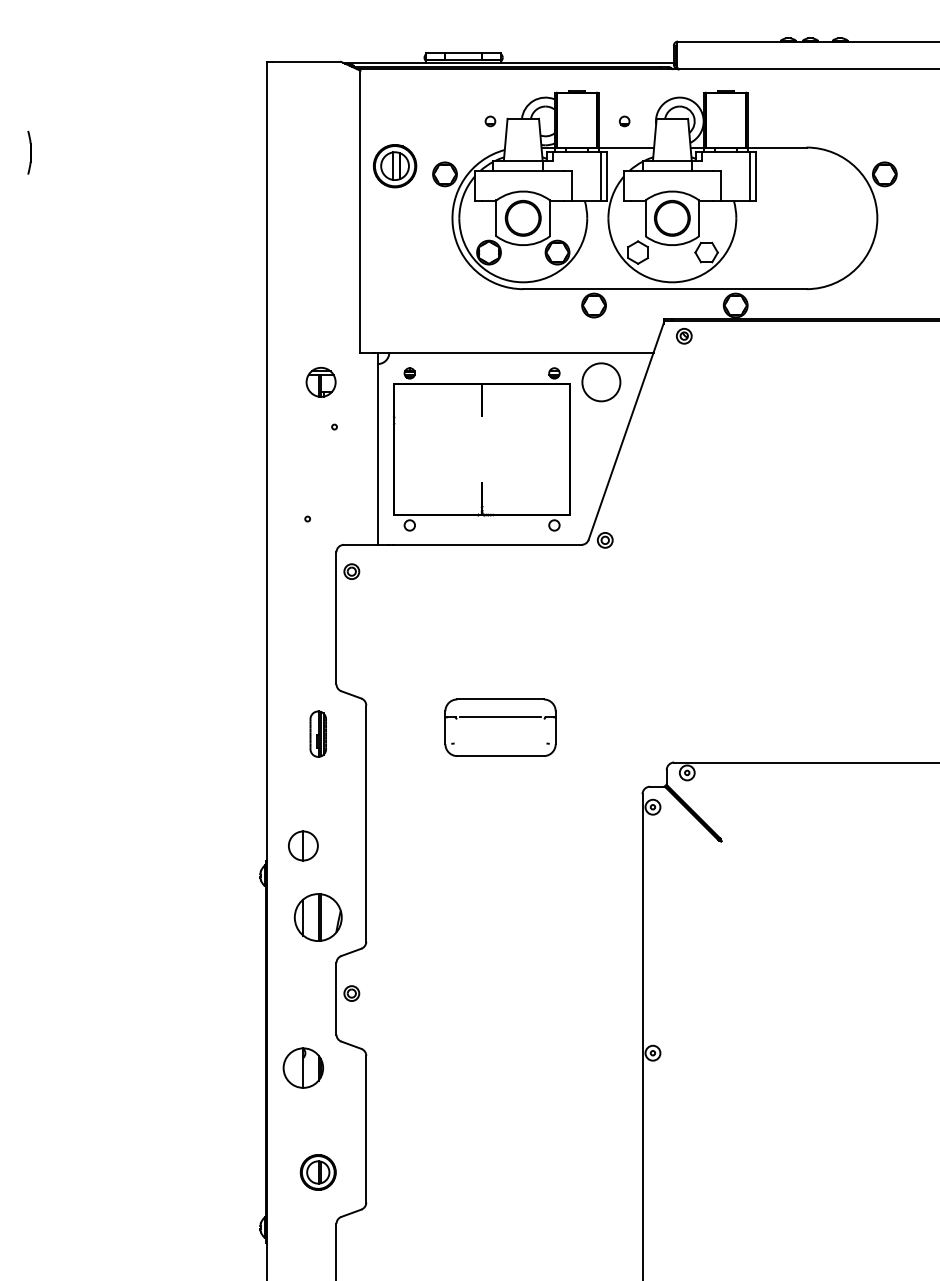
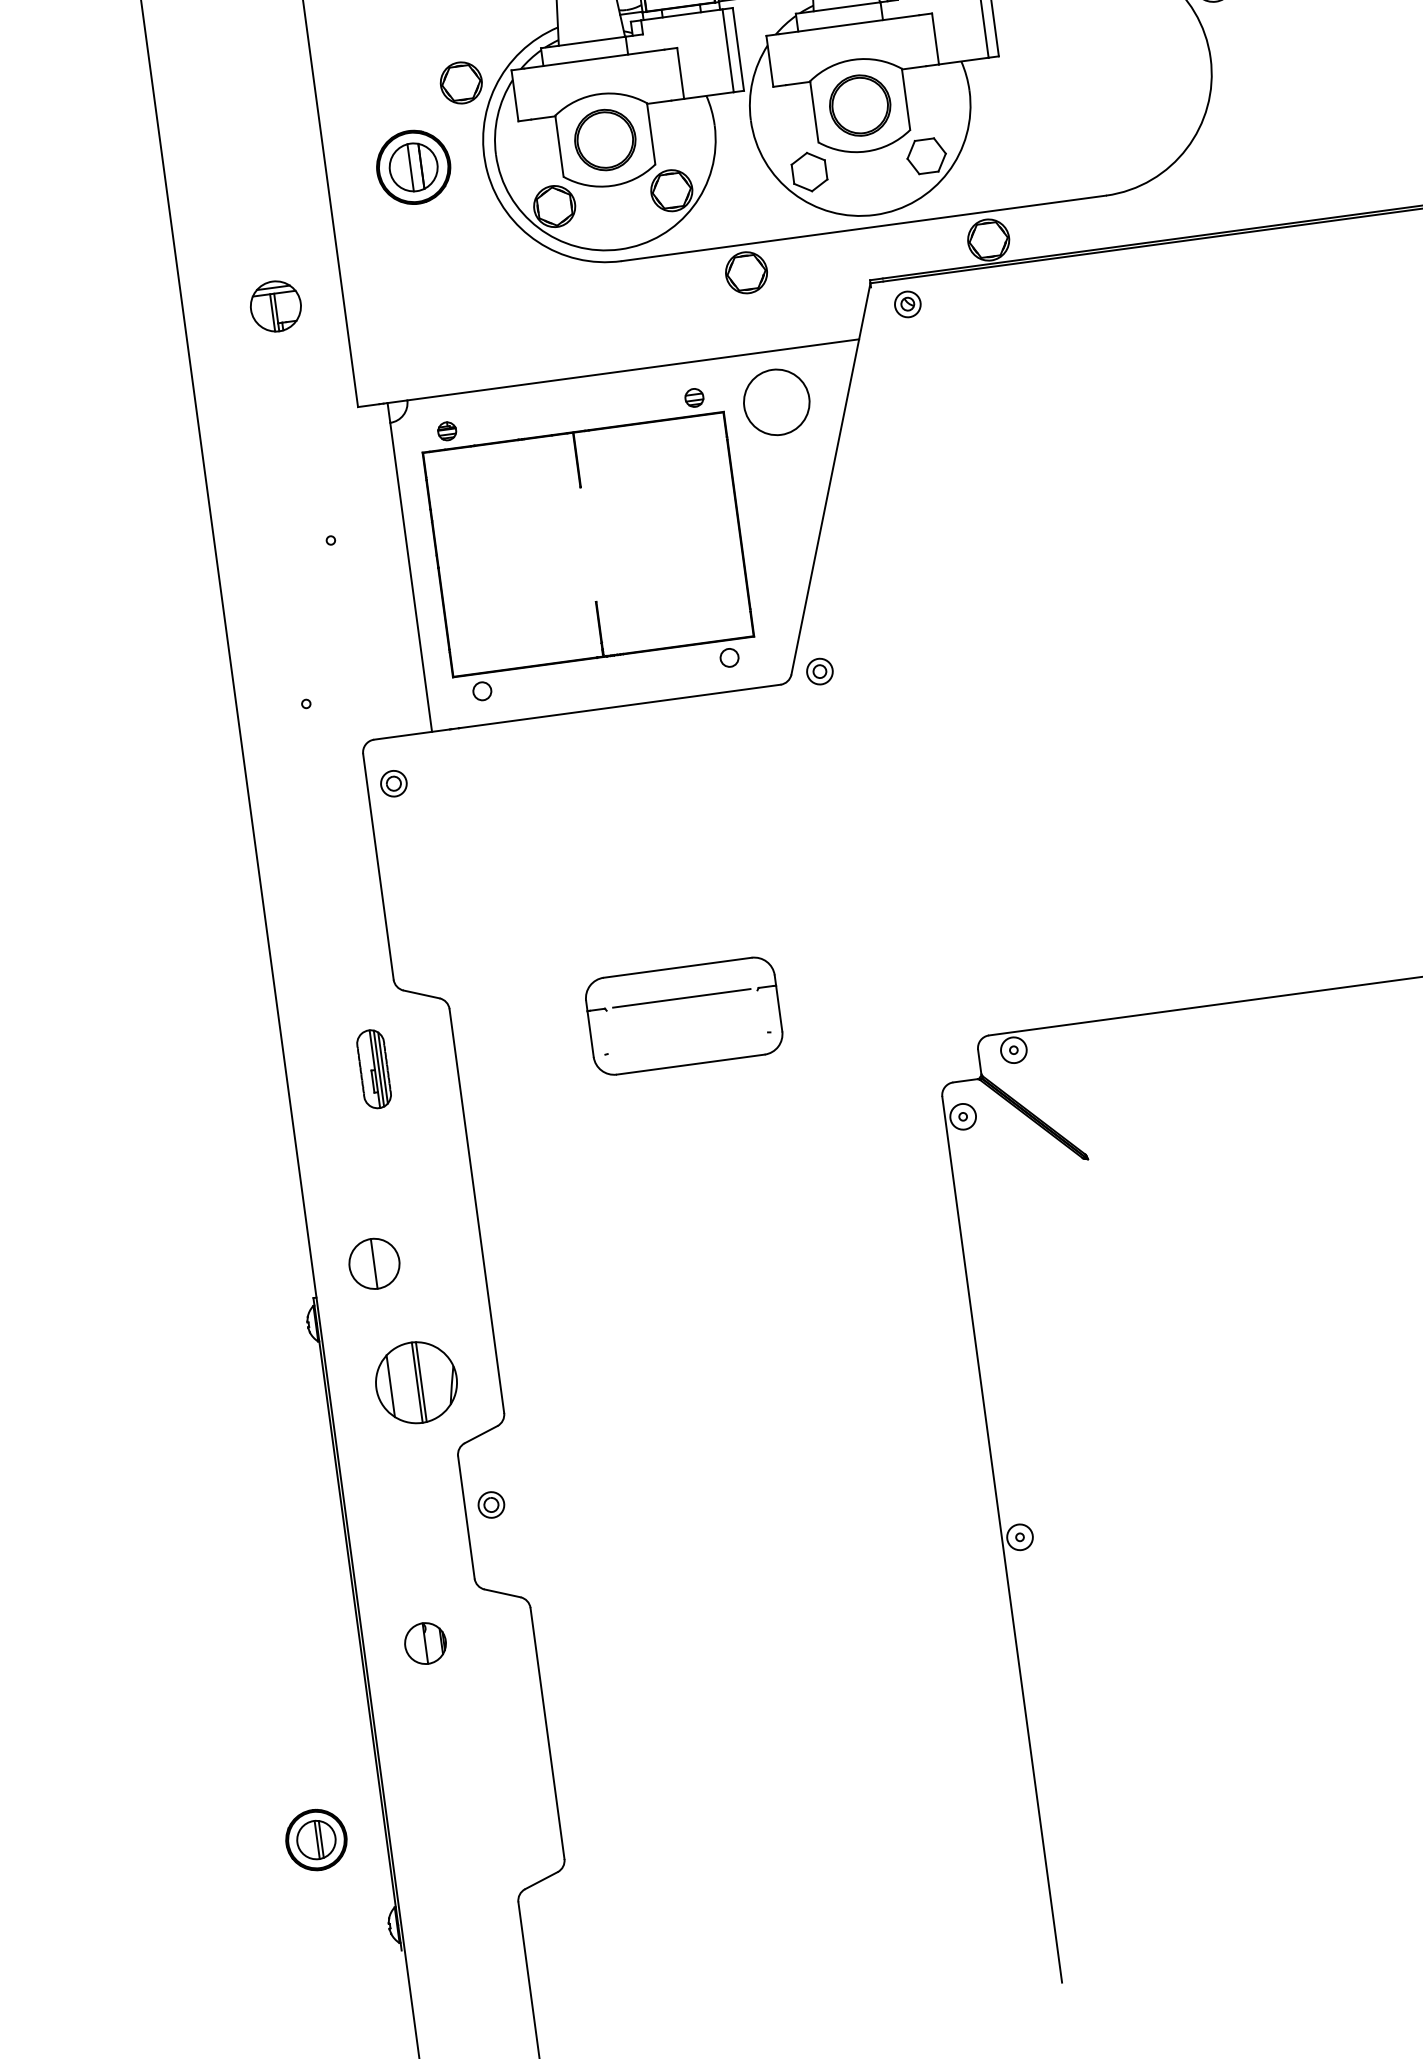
part: (395, 166) -> (414, 167), moved
part: (320, 381) -> (274, 305), moved
part: (302, 1067) -> (424, 1642), size x0.6
part: (317, 1172) -> (315, 1840), moved

